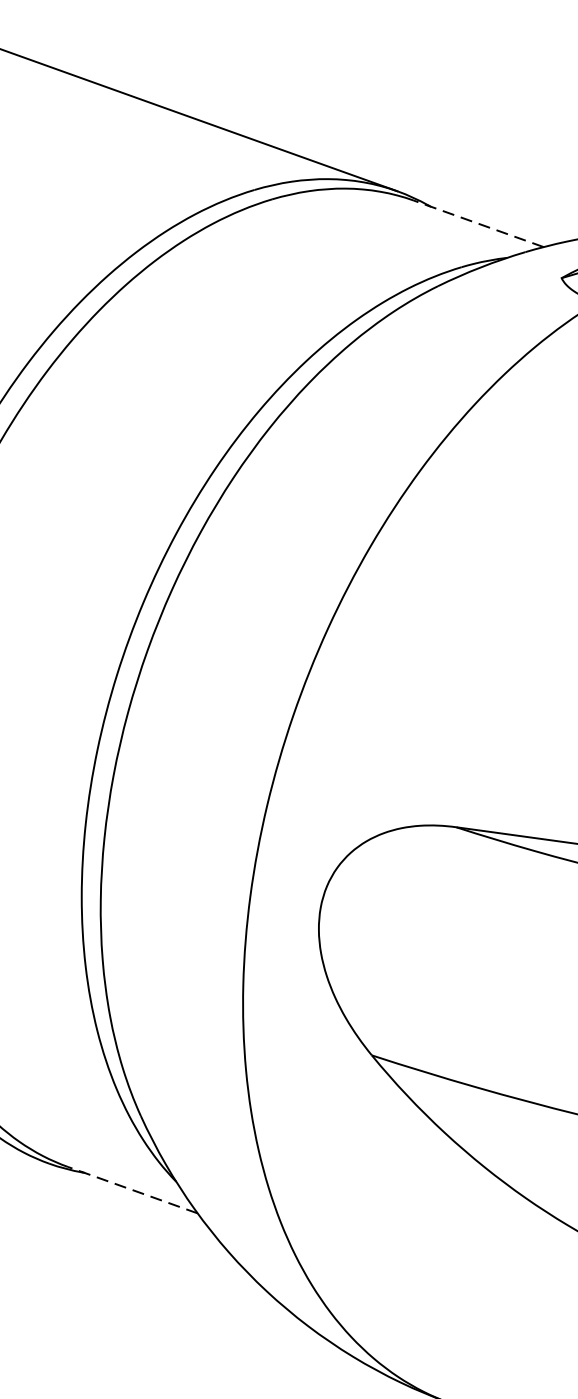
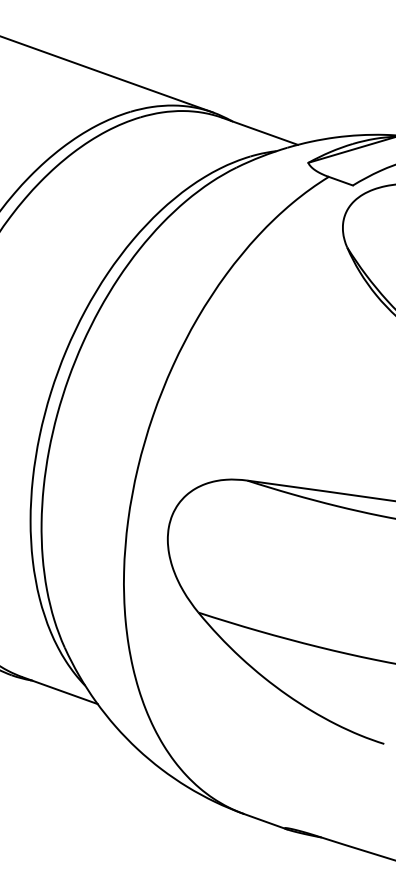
line: (479, 223) -> (260, 131), dashed -> solid
line: (133, 1189) -> (60, 690), dashed -> solid

